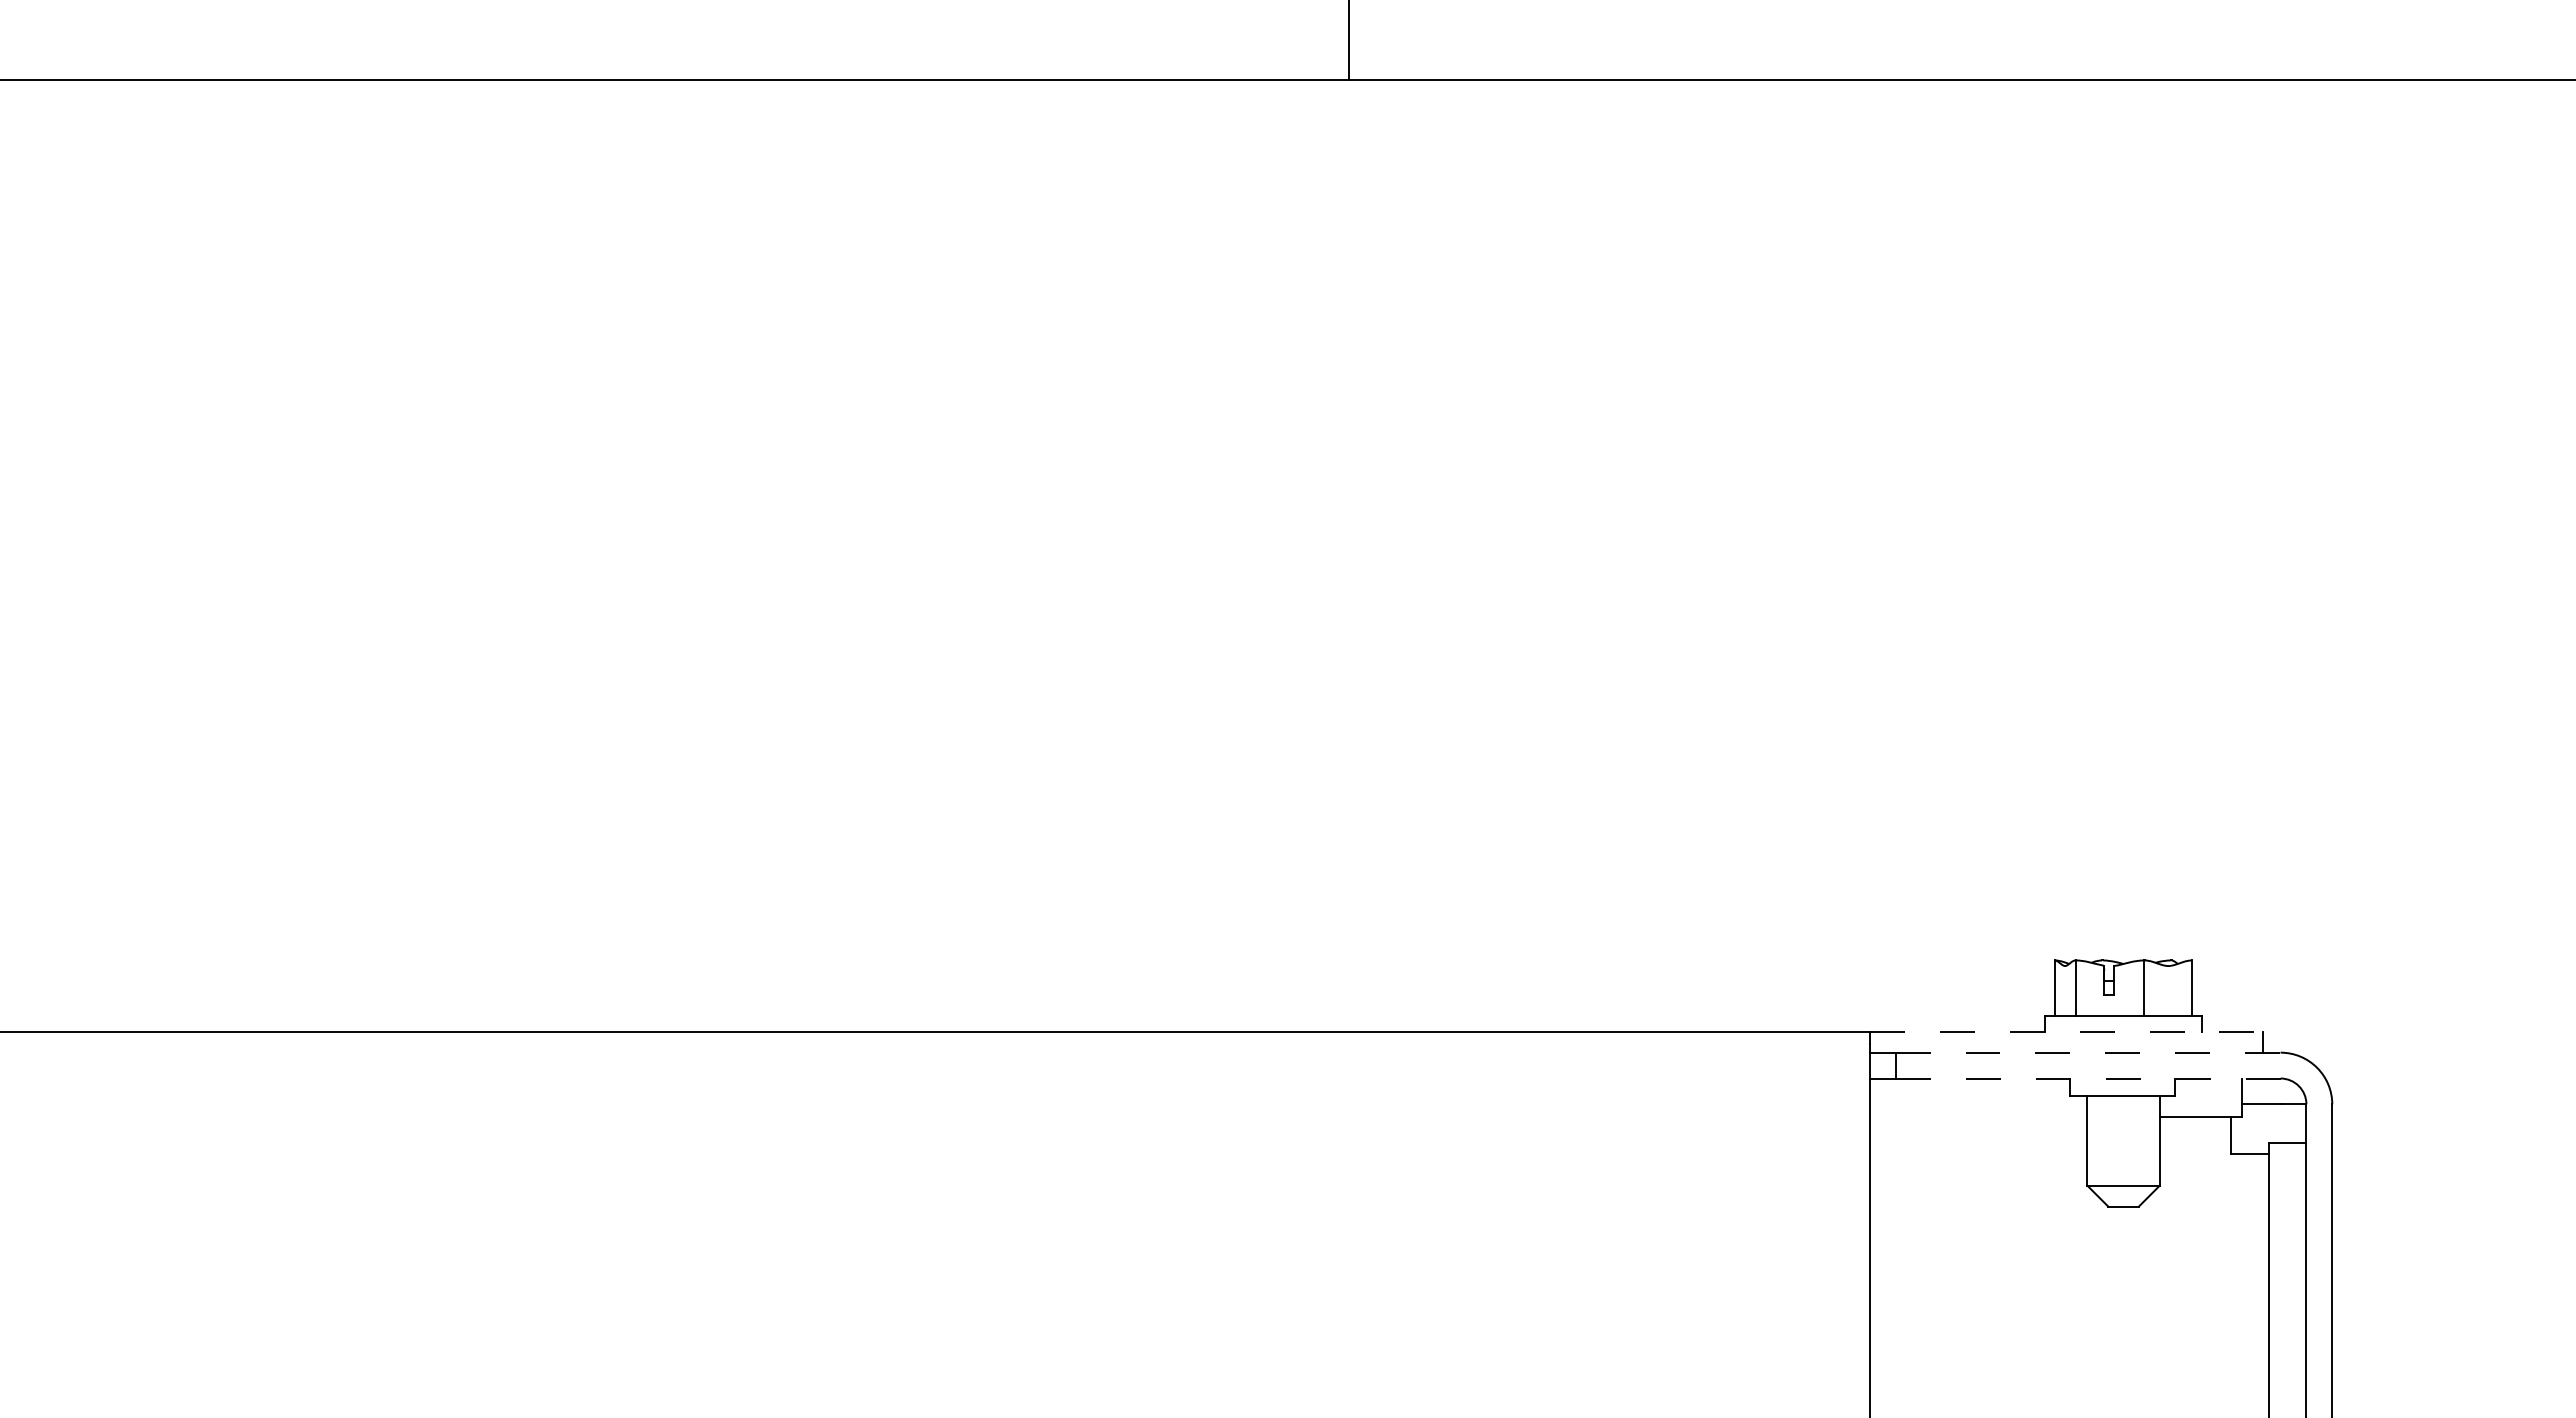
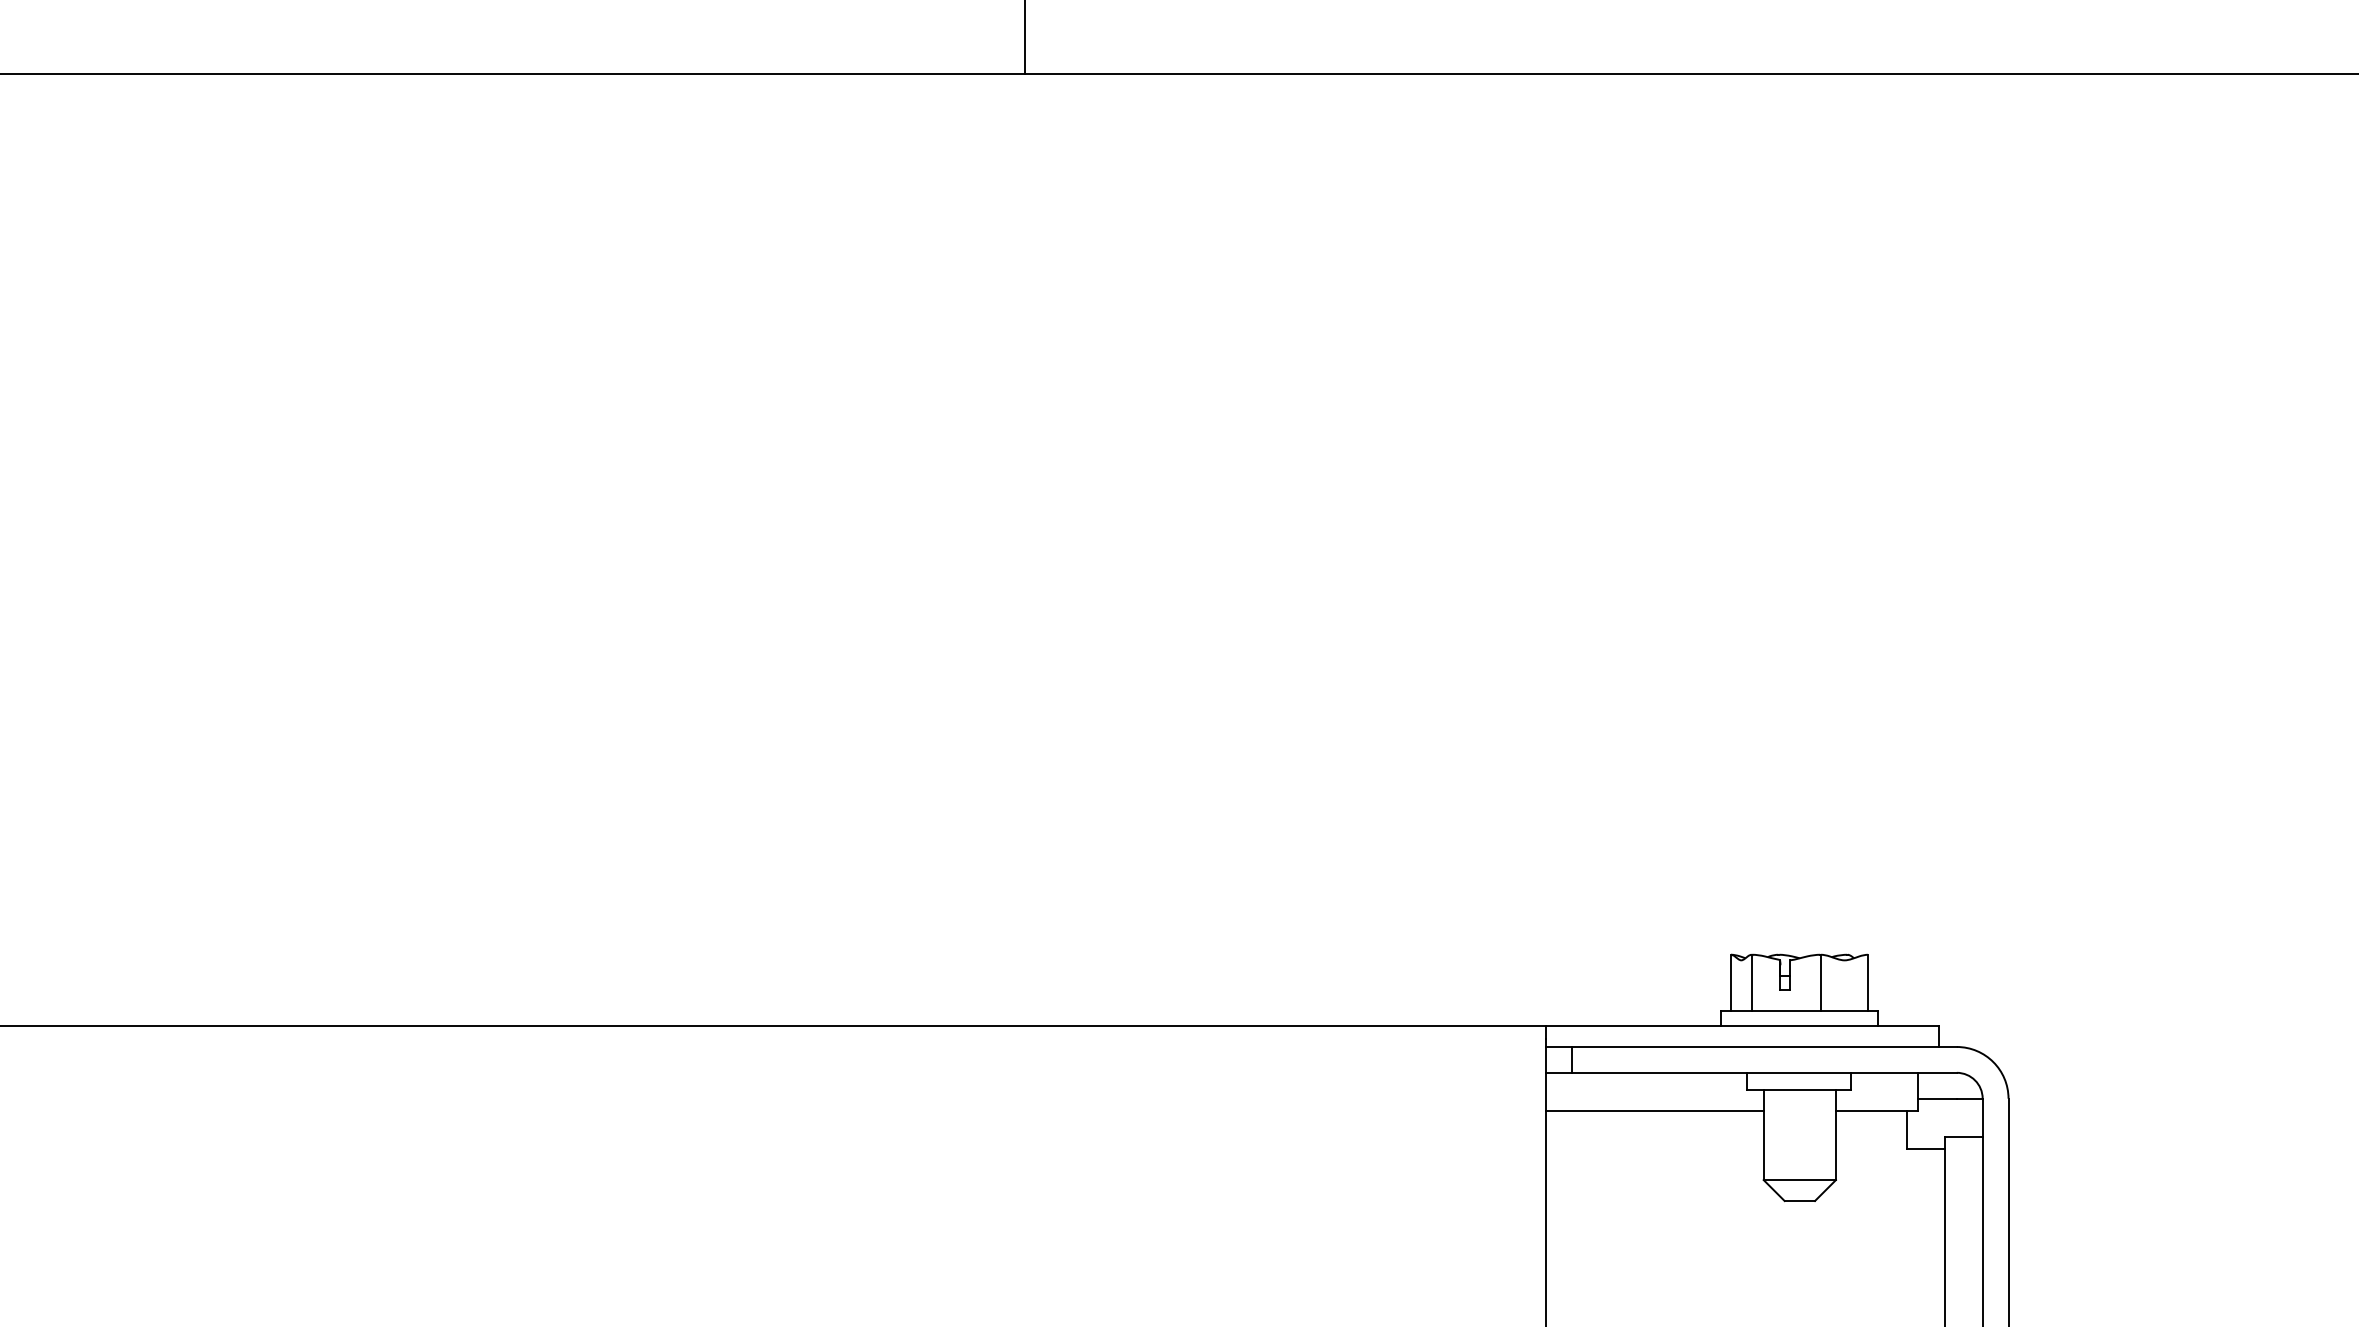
line: (2067, 1032) -> (1743, 1026), dashed -> solid
line: (2088, 1052) -> (1764, 1046), dashed -> solid
line: (2087, 1078) -> (1763, 1072), dashed -> solid
line: (1978, 1116) -> (1654, 1110), added

